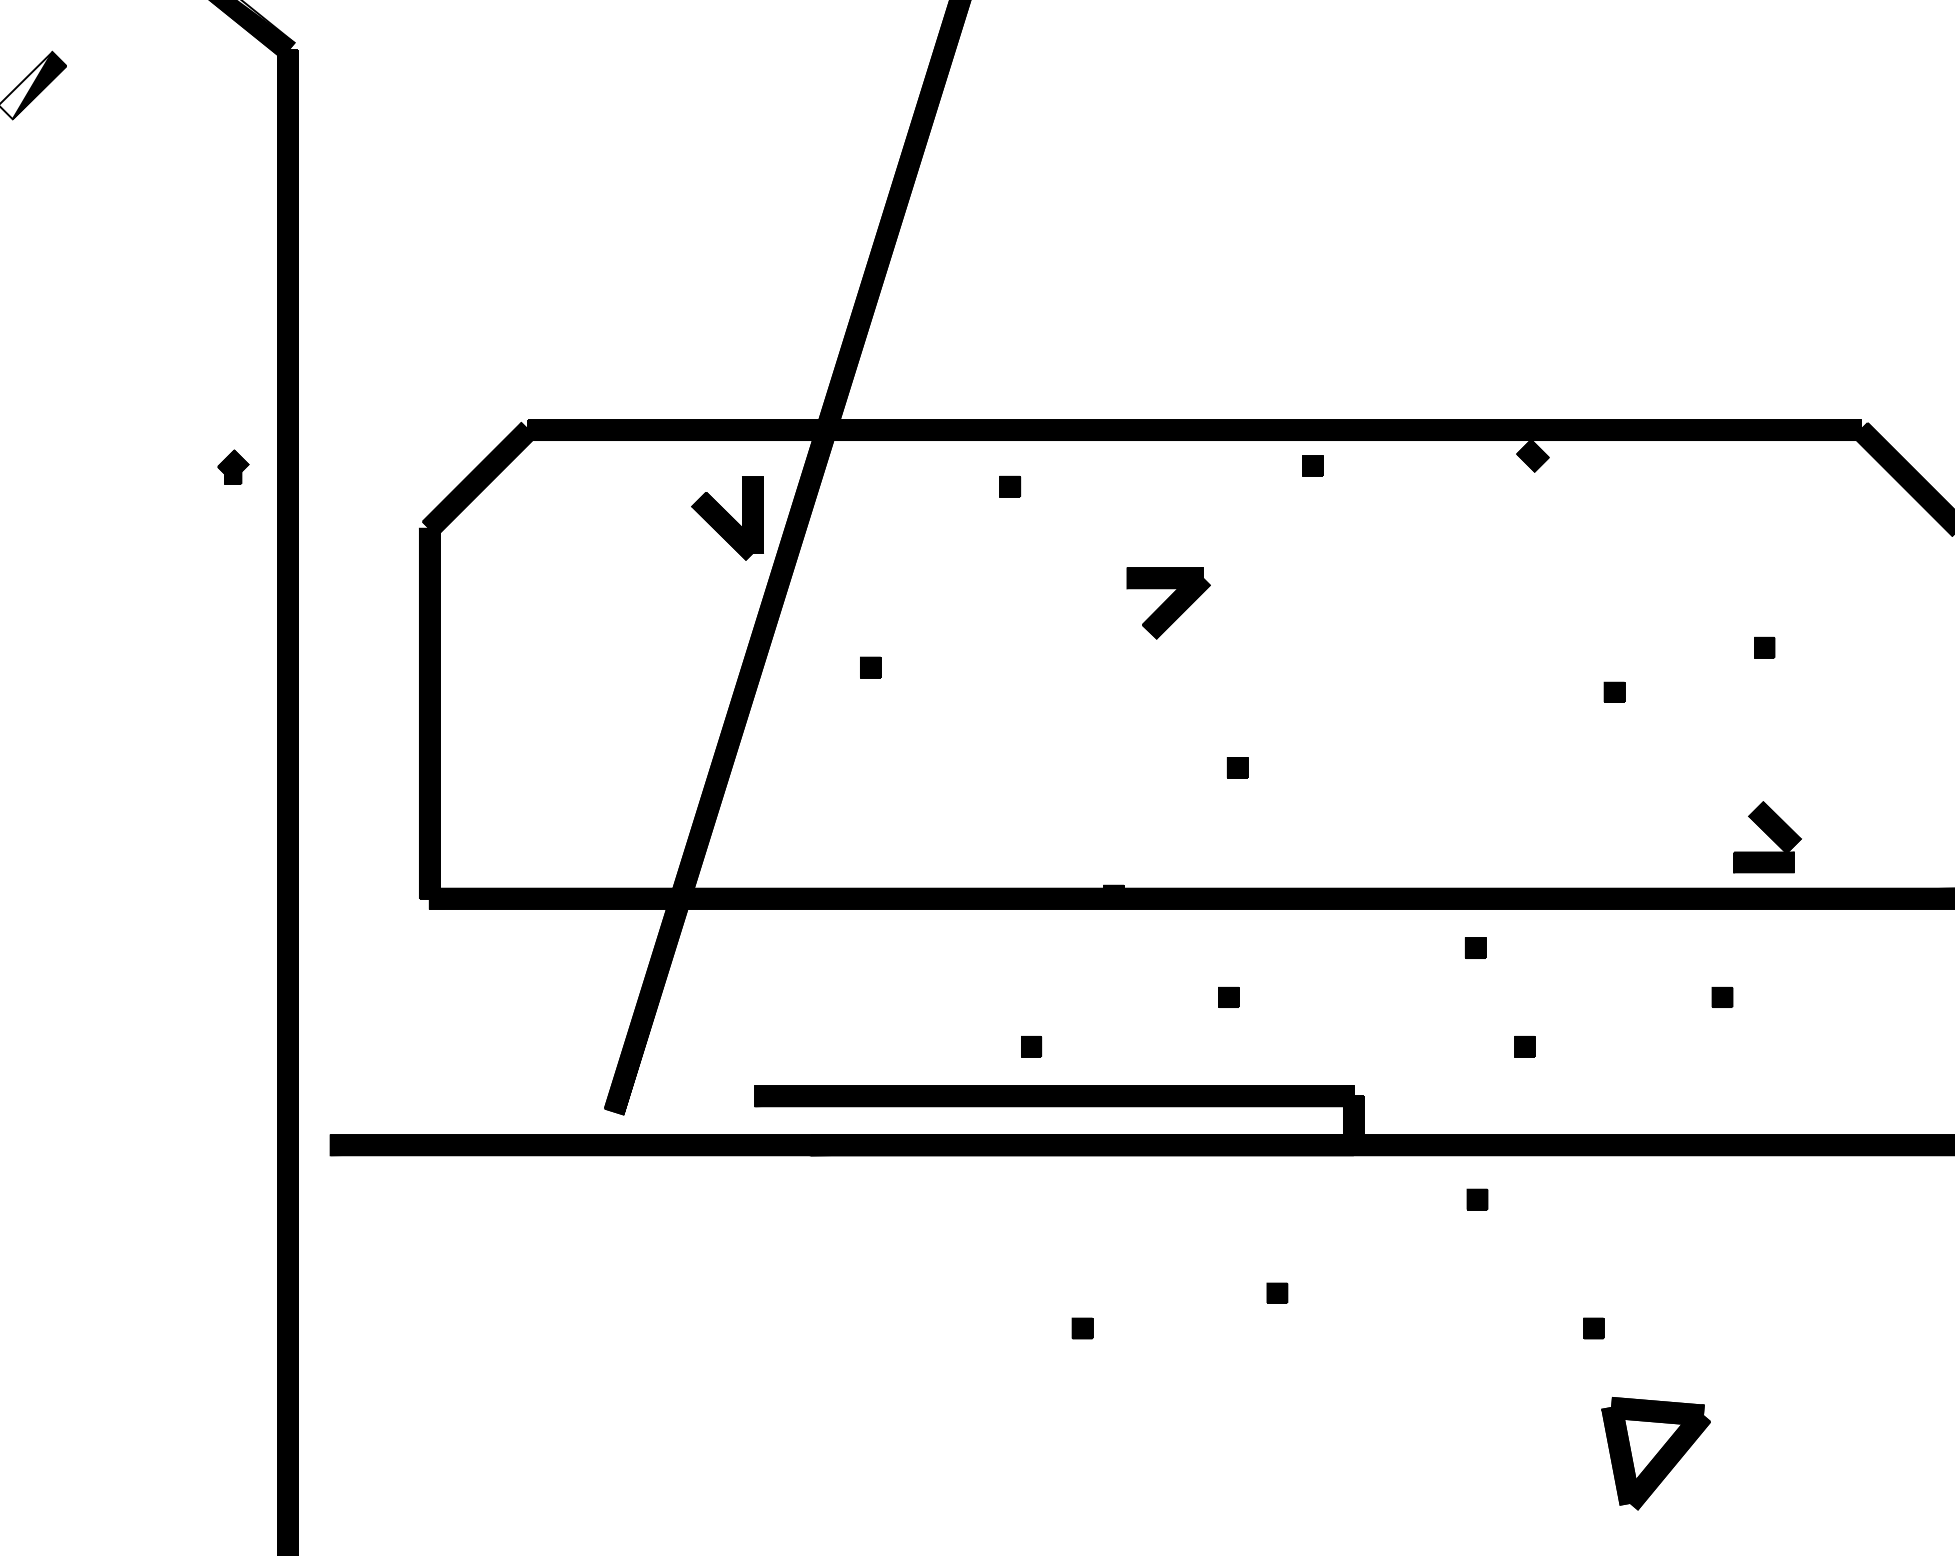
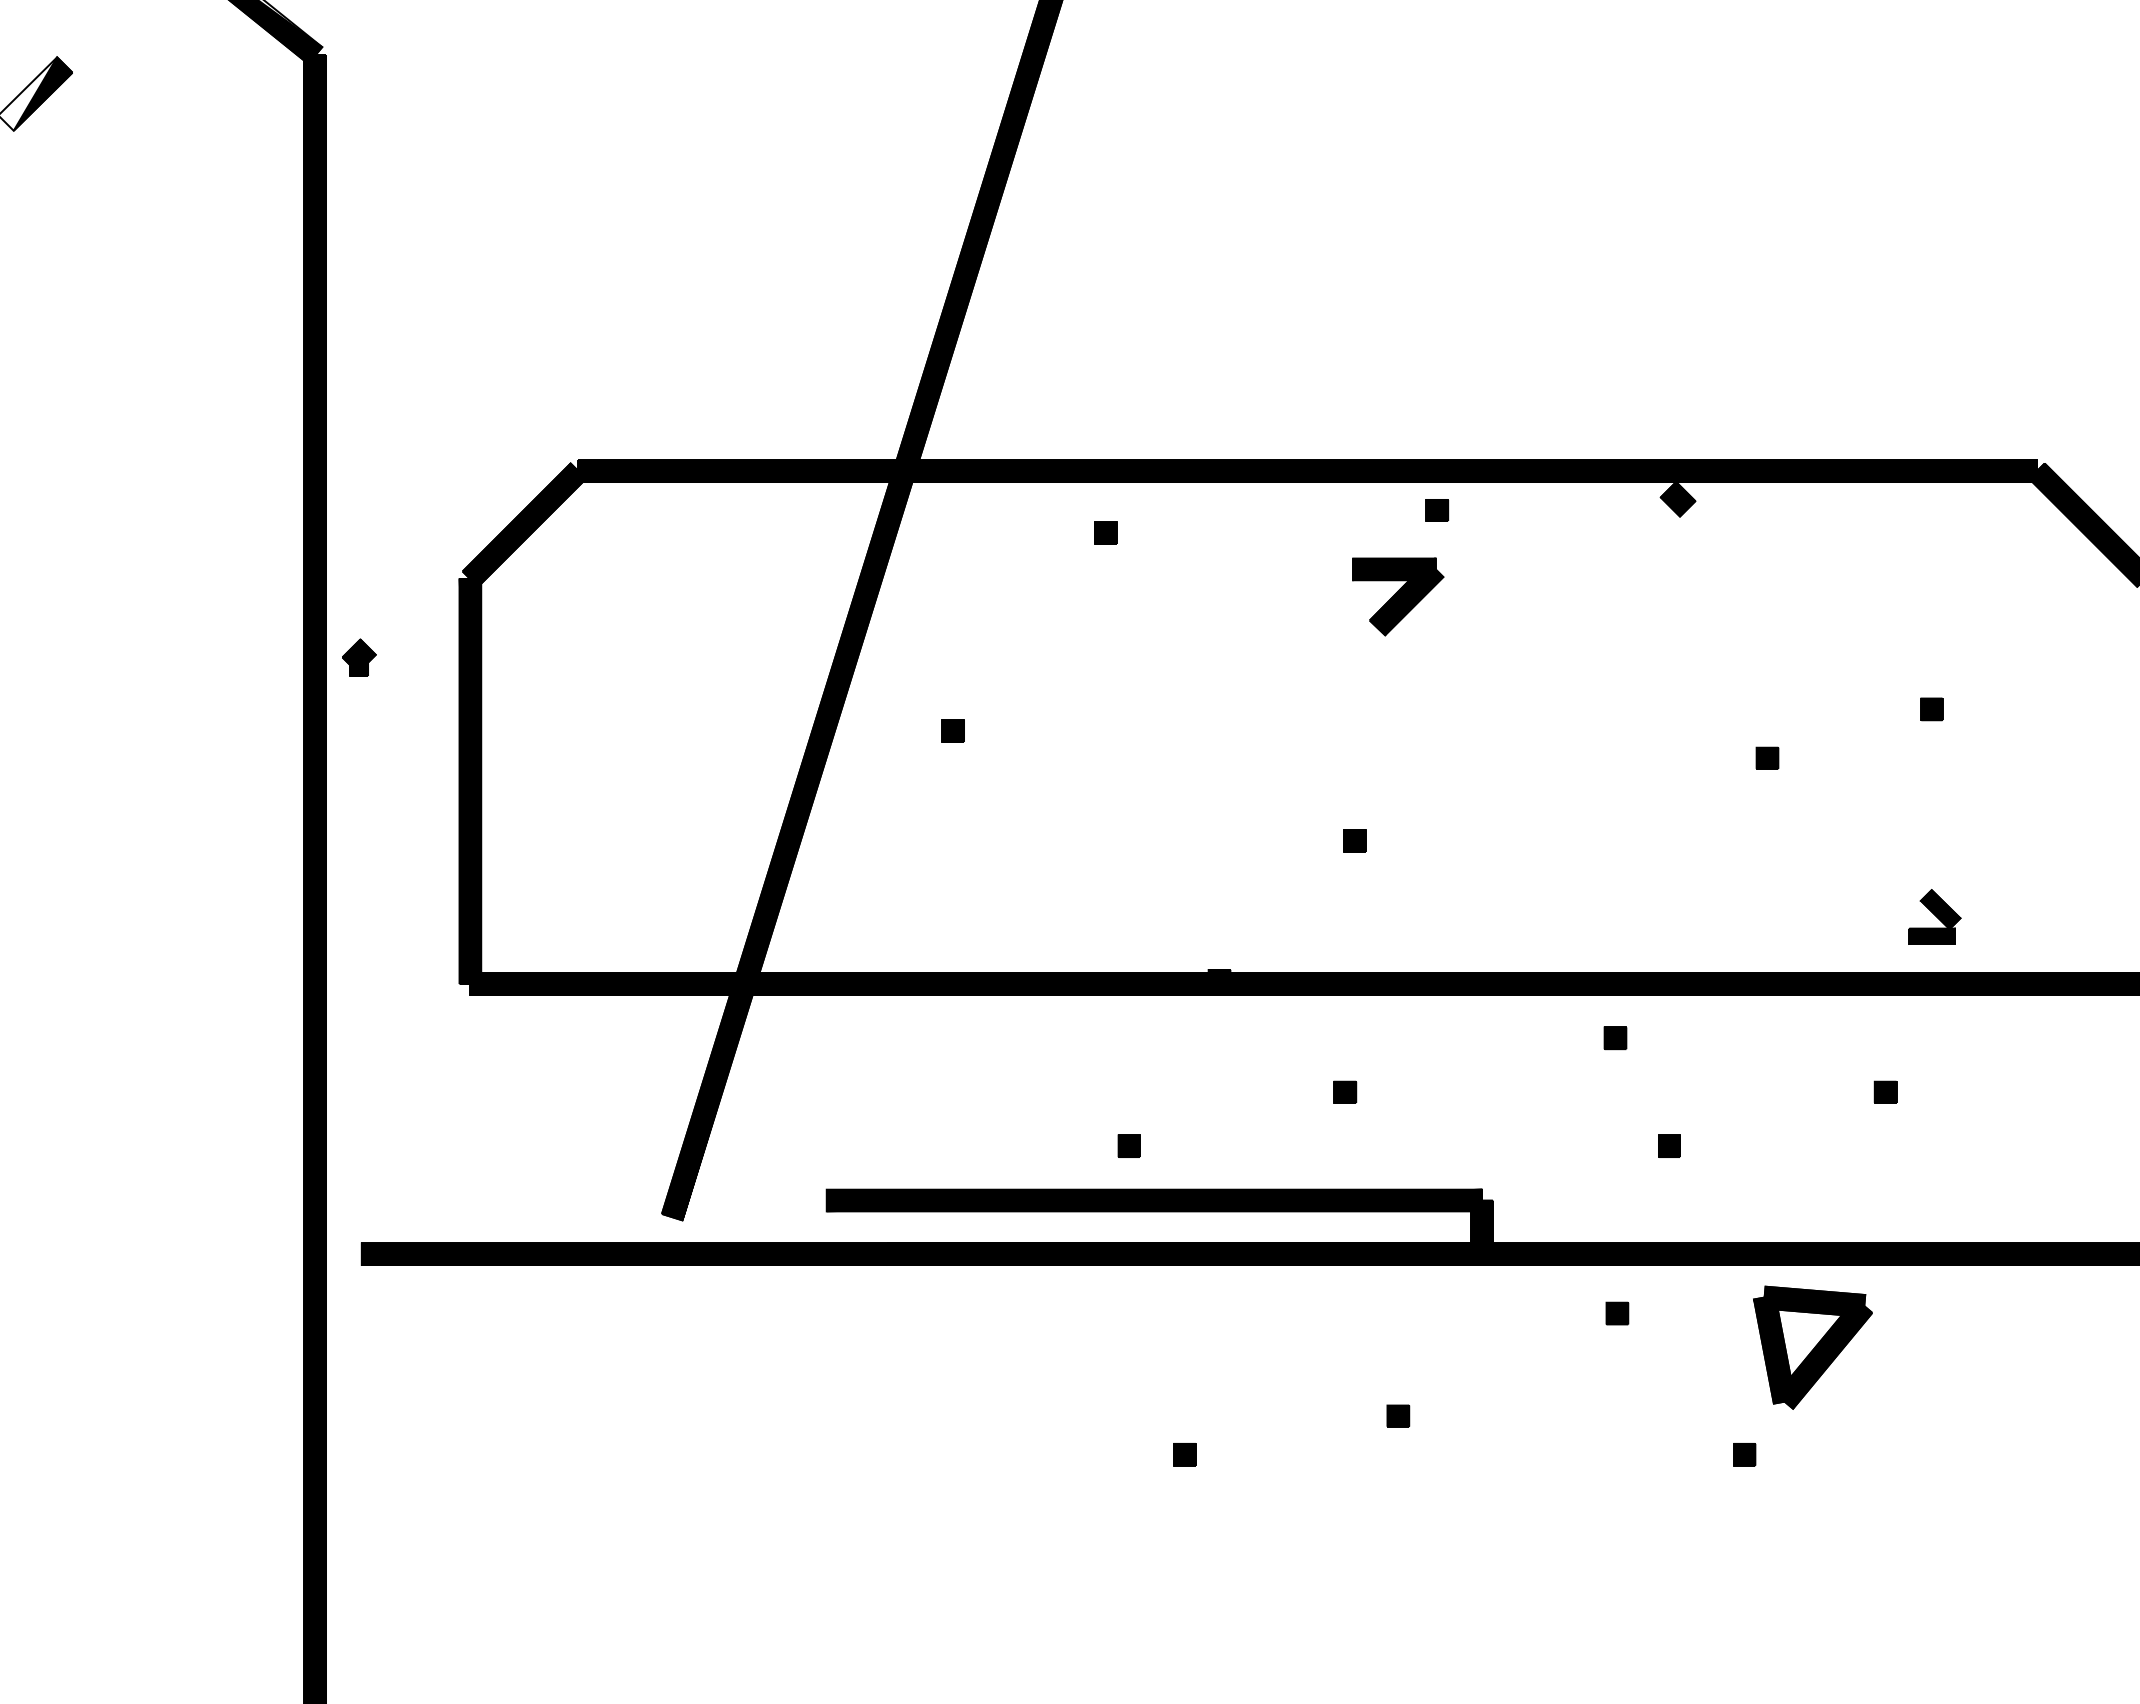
part: (233, 466) -> (359, 657), moved
part: (727, 519) -> (796, 568), removed
part: (1168, 603) -> (1398, 596), moved
part: (1767, 836) -> (1934, 916), size x0.7
part: (1655, 1453) -> (1812, 1347), moved

